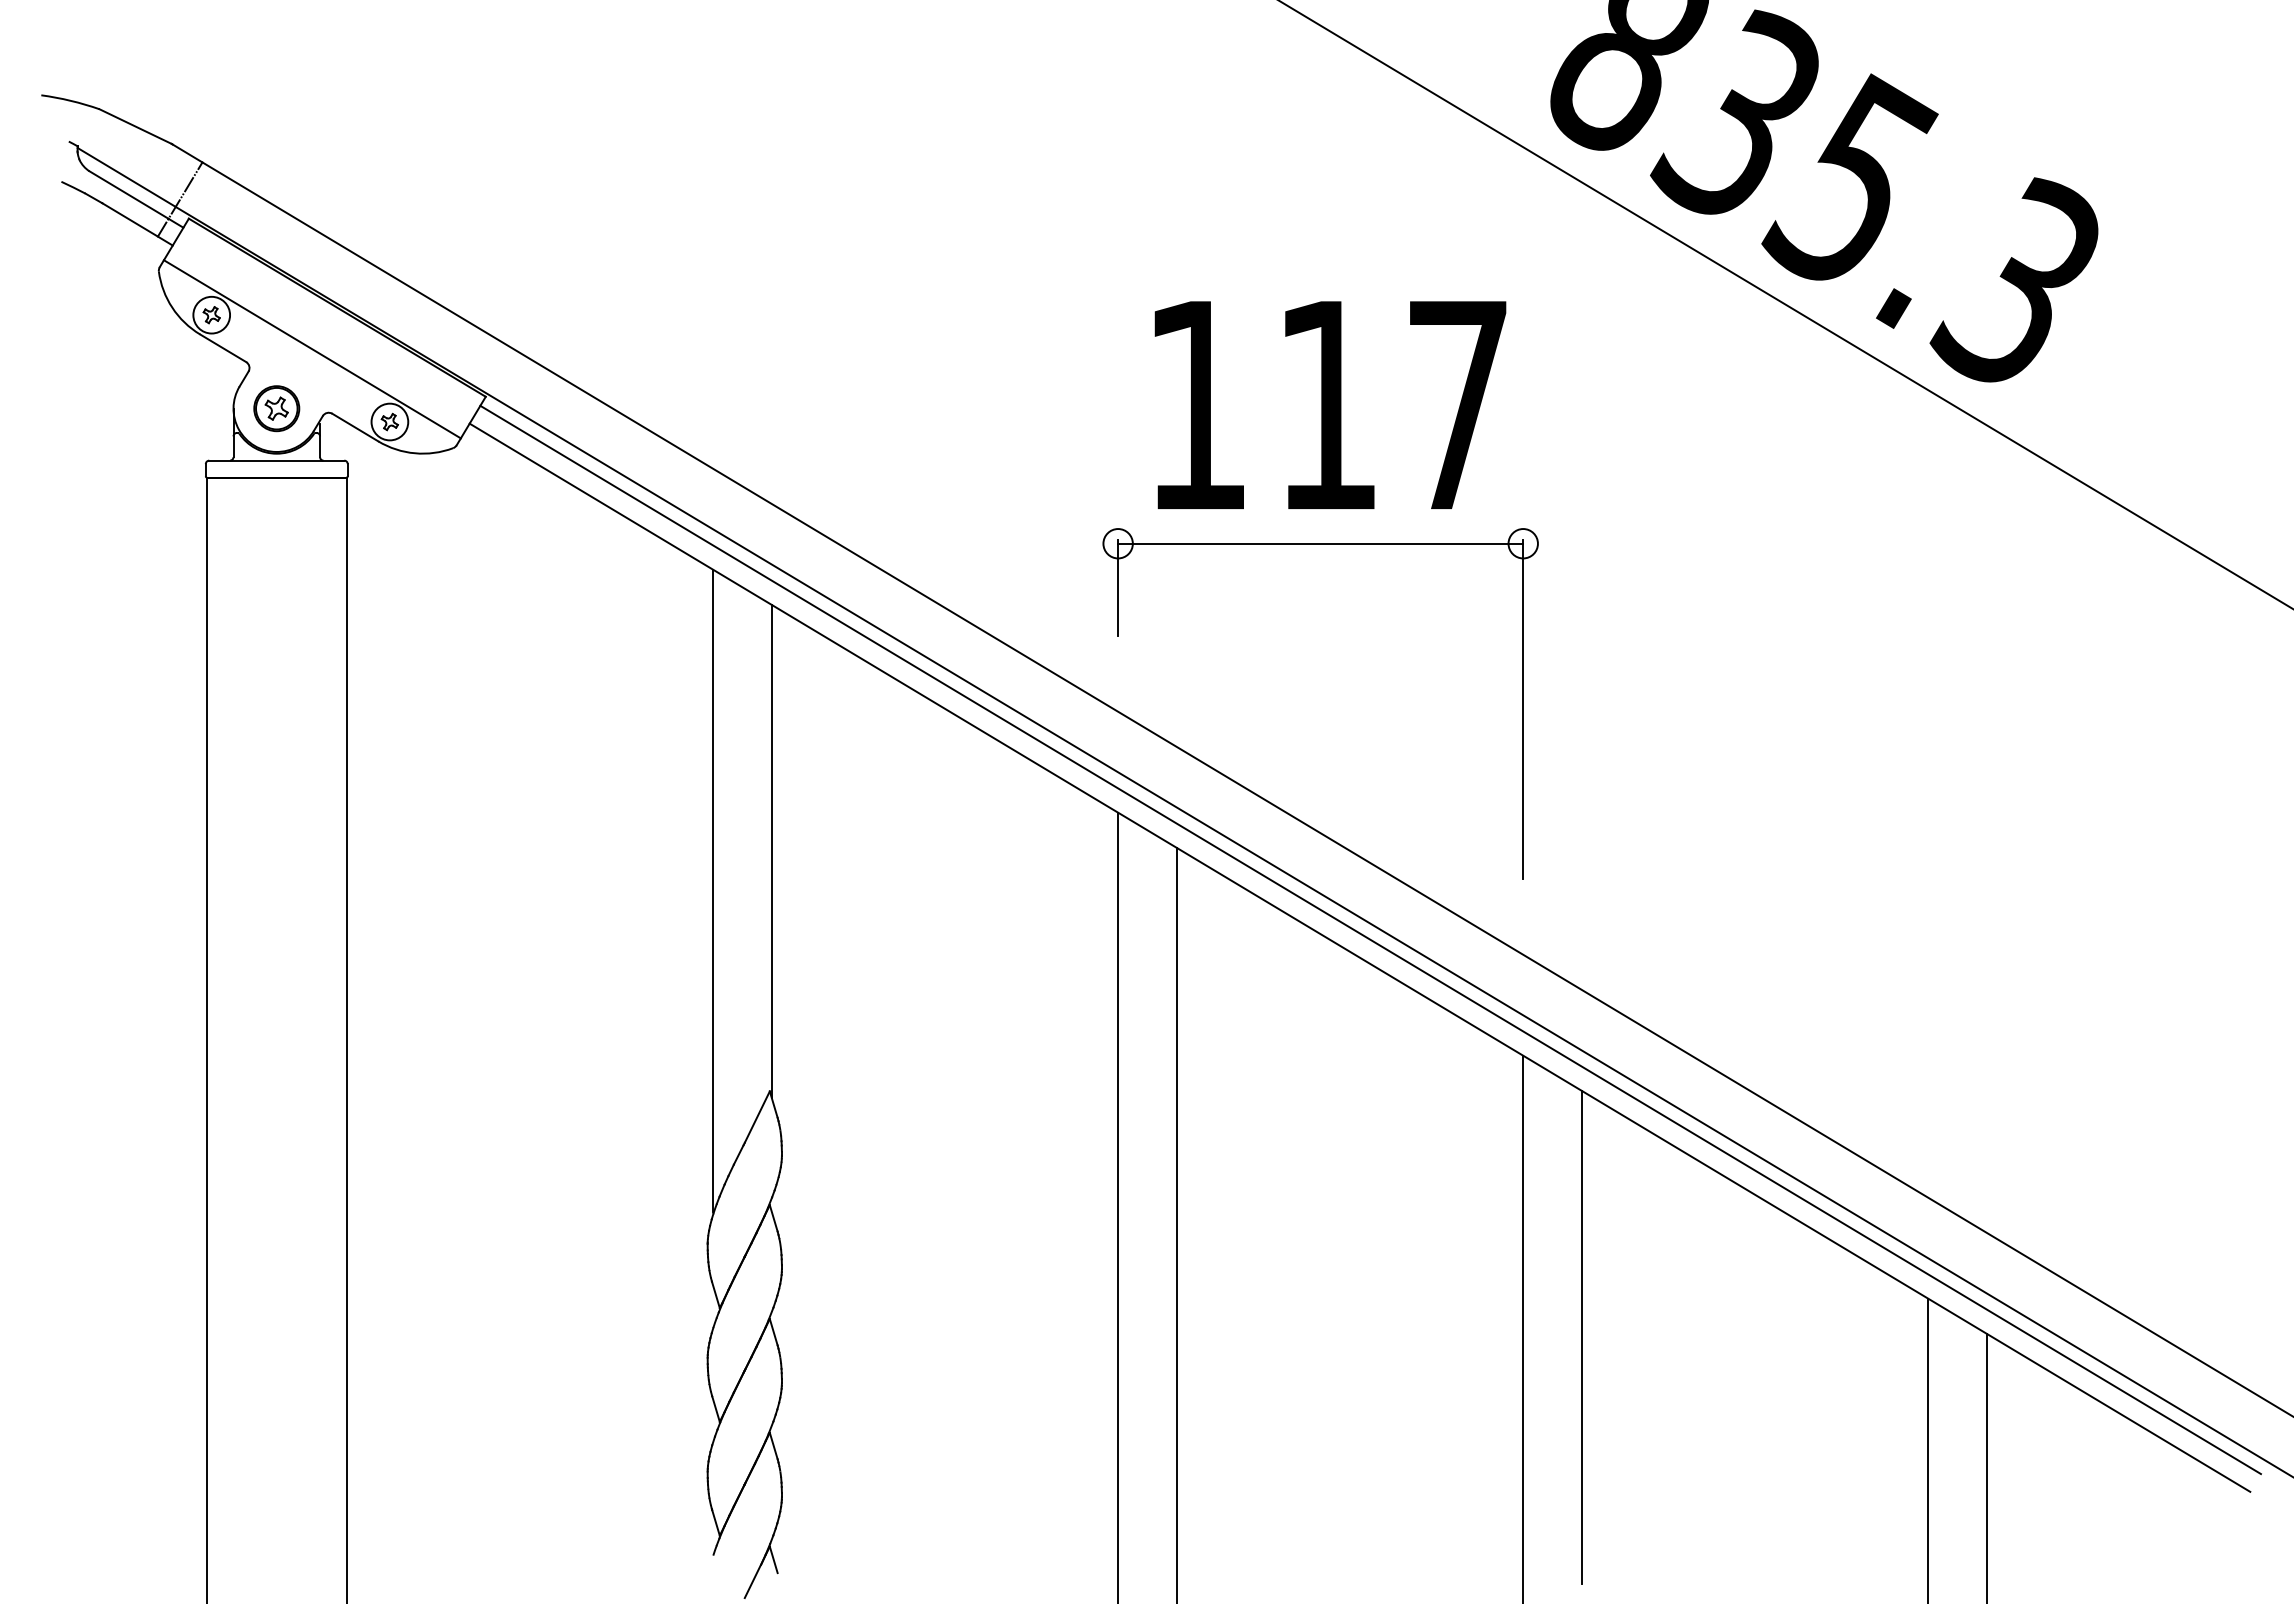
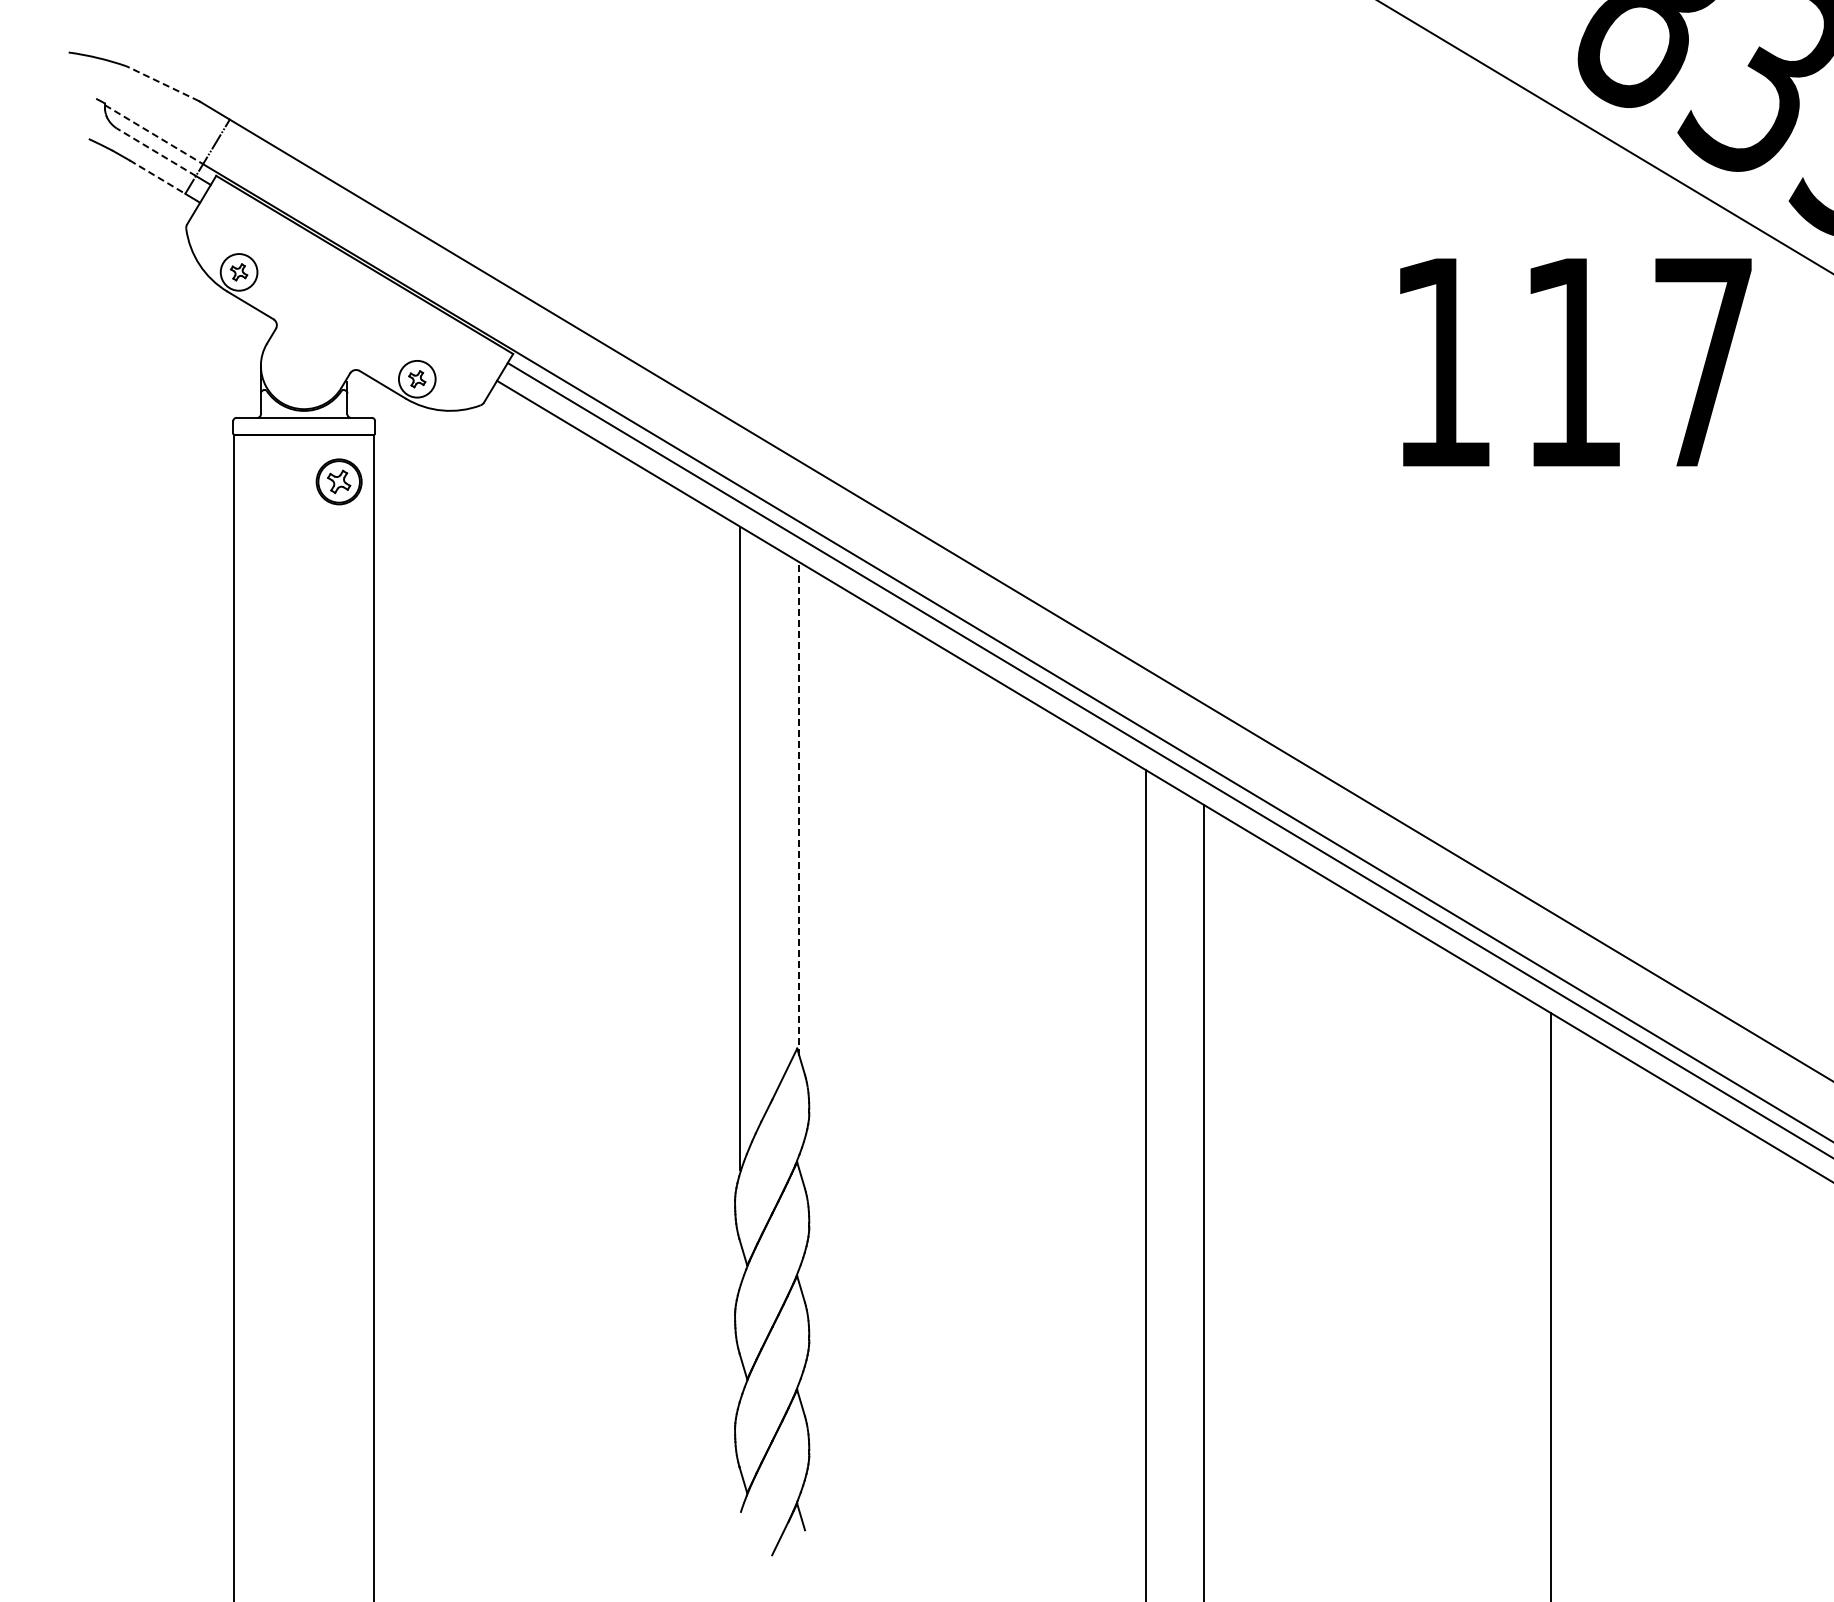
line: (135, 126) -> (162, 83), solid -> dashed
line: (127, 177) -> (154, 134), solid -> dashed
line: (128, 194) -> (155, 151), solid -> dashed
line: (130, 220) -> (157, 177), solid -> dashed
line: (311, 349) -> (338, 306), removed
text: (1330, 404) -> (1575, 361), moved
part: (276, 408) -> (338, 481), moved
part: (1320, 544) -> (1347, 501), removed
line: (771, 851) -> (798, 808), solid -> dashed
line: (1582, 1337) -> (1609, 1294), removed

